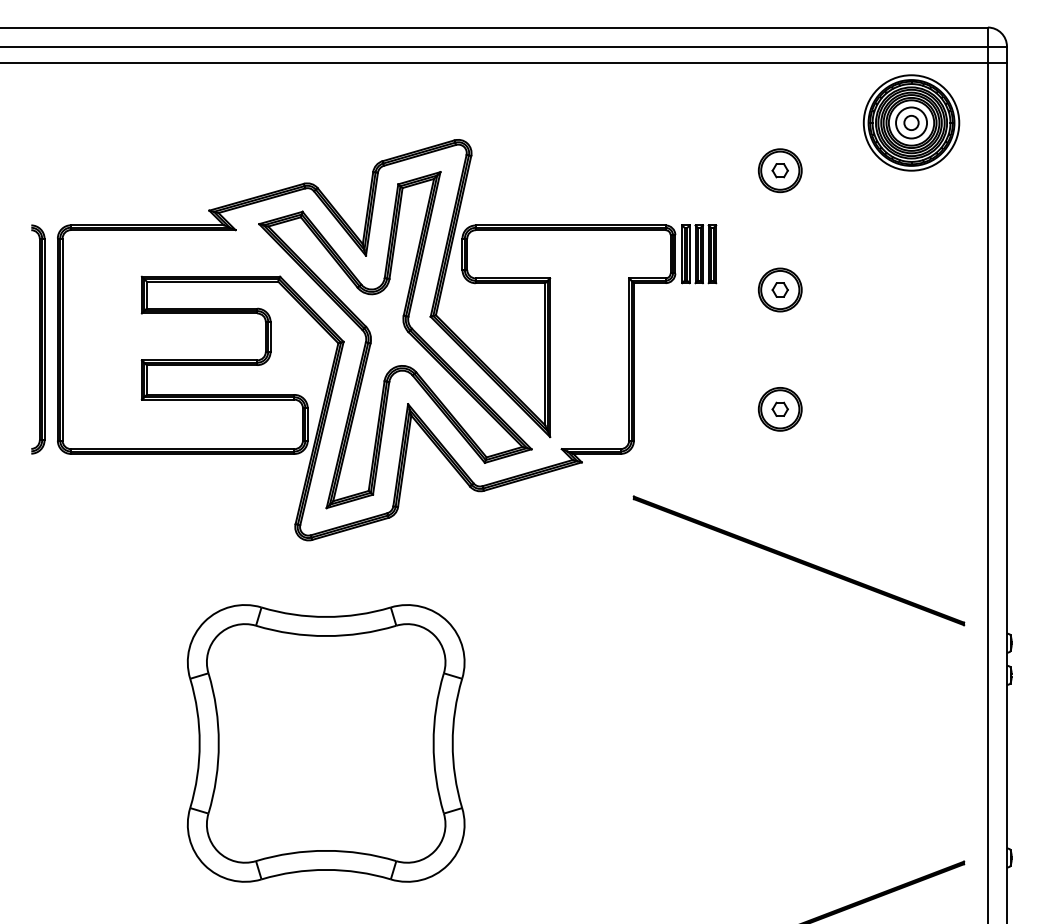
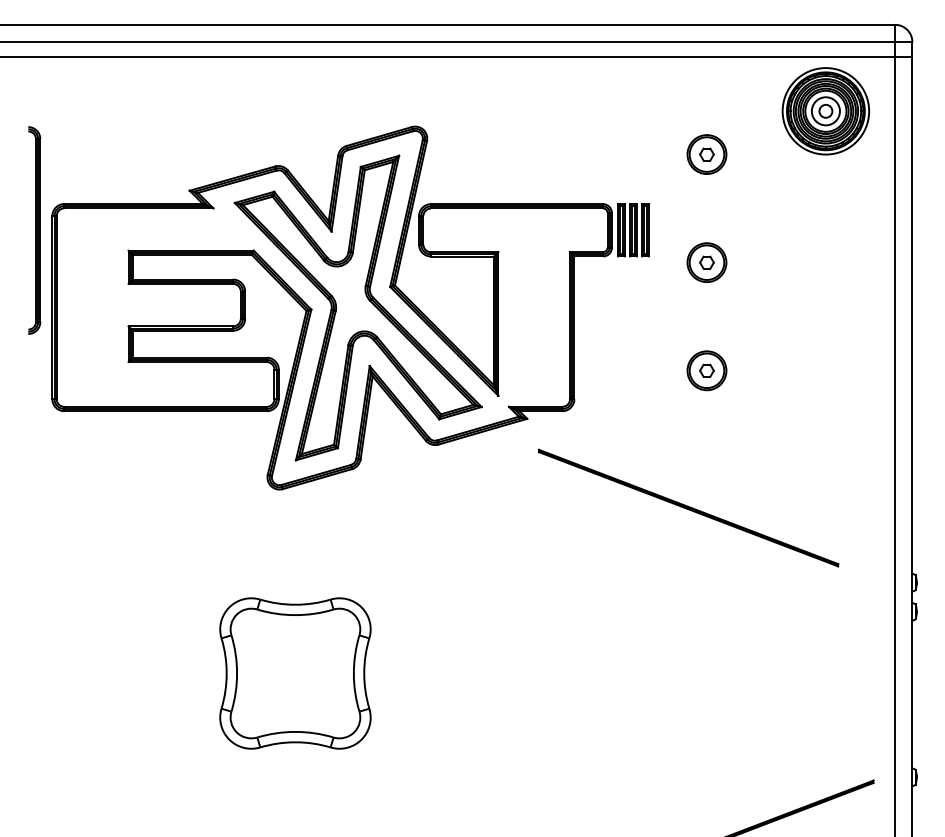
part: (38, 339) -> (34, 230), moved
part: (798, 560) -> (688, 507), moved
part: (325, 743) -> (294, 673), size x0.6

